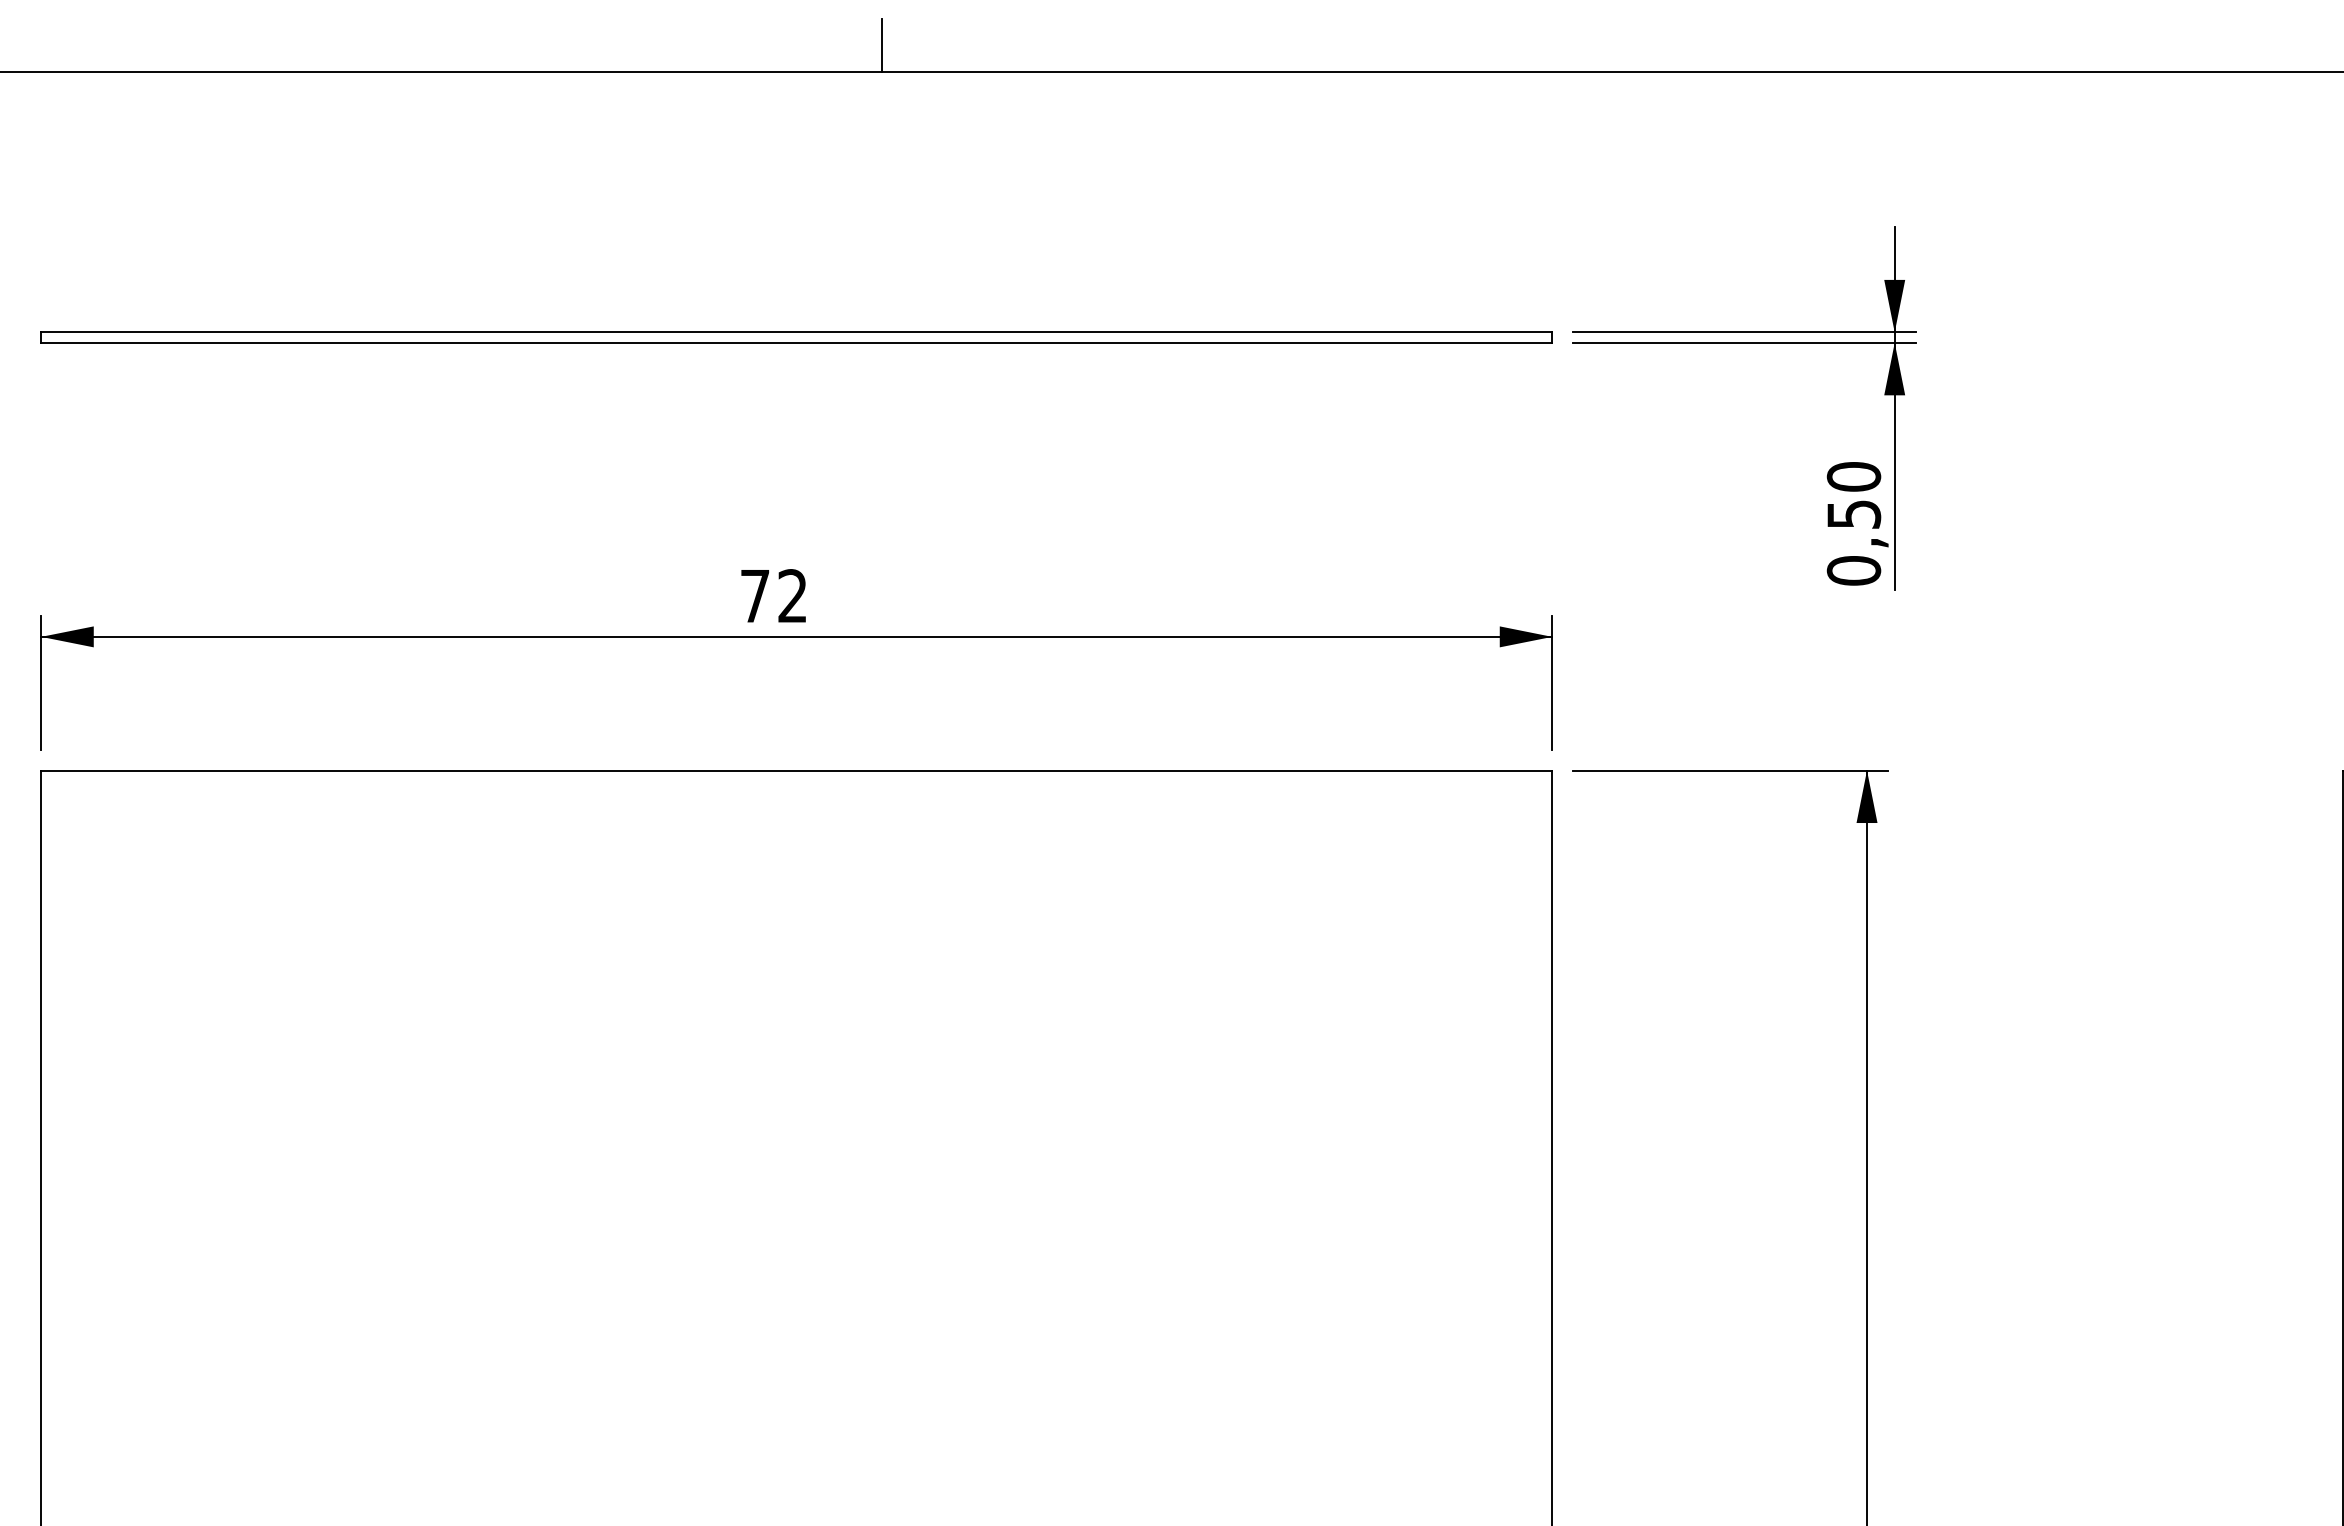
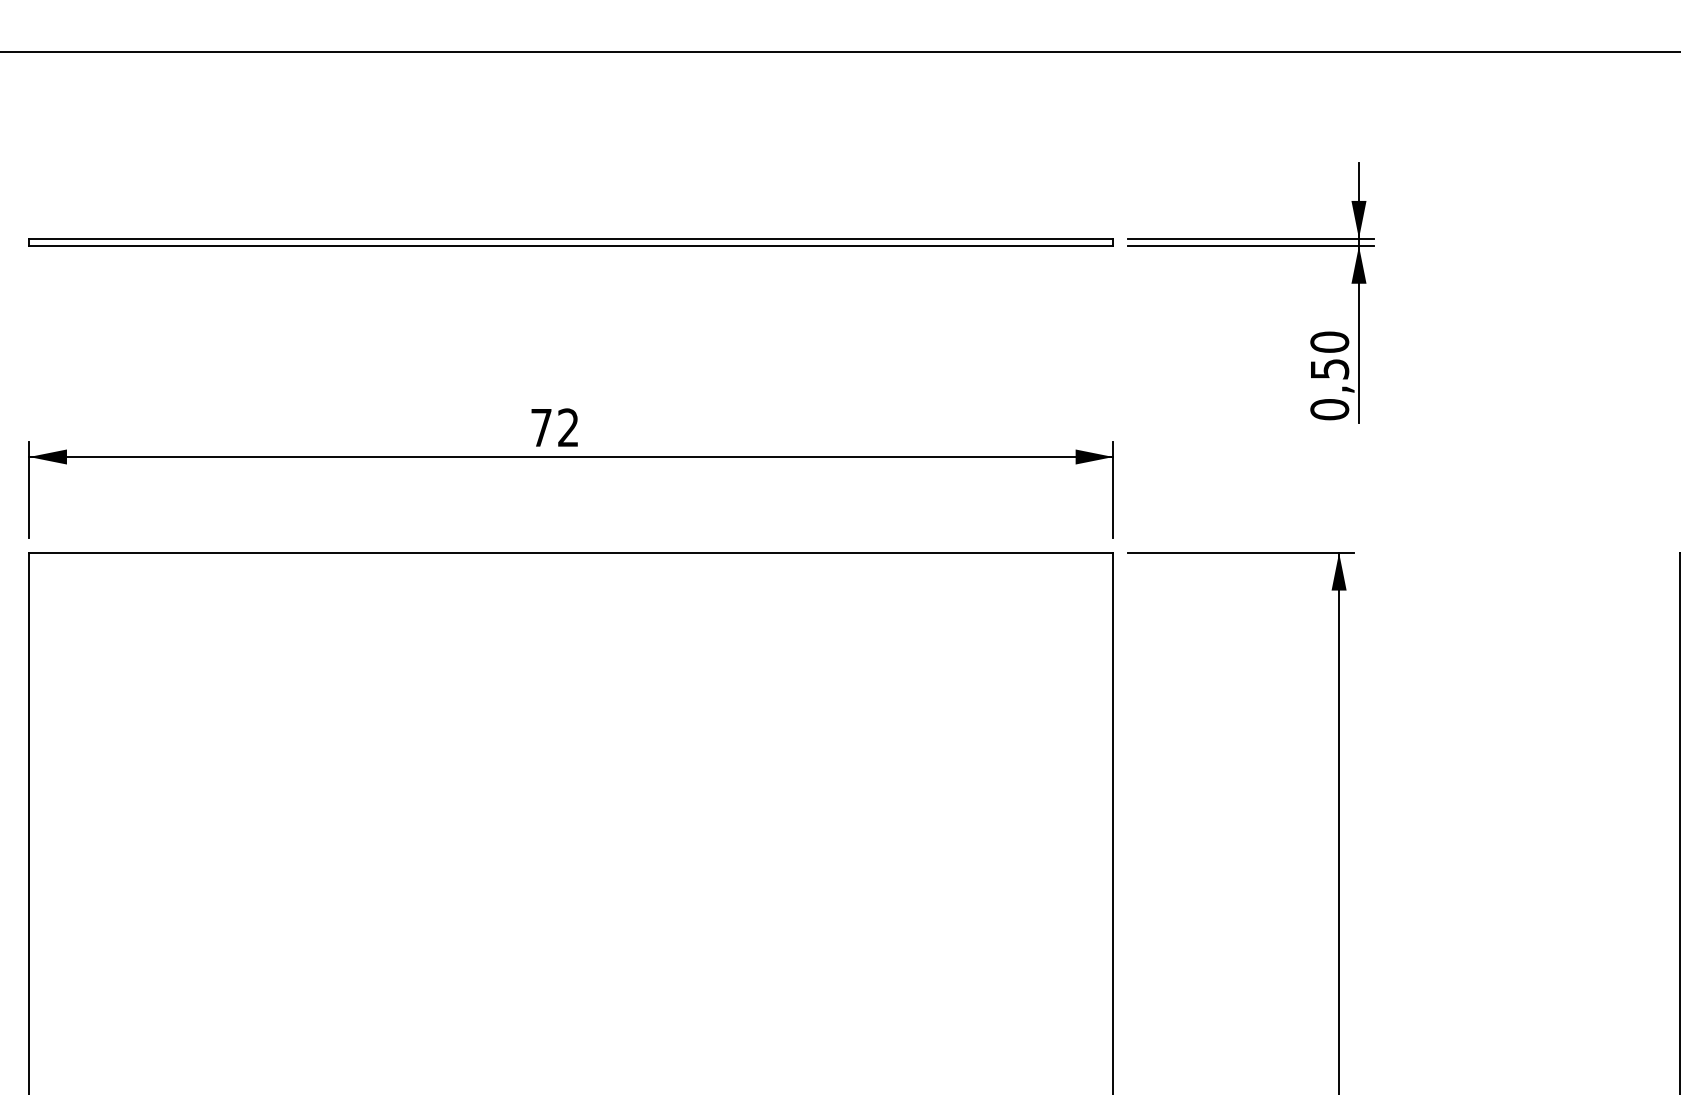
line: (882, 45) -> (632, 32), removed

